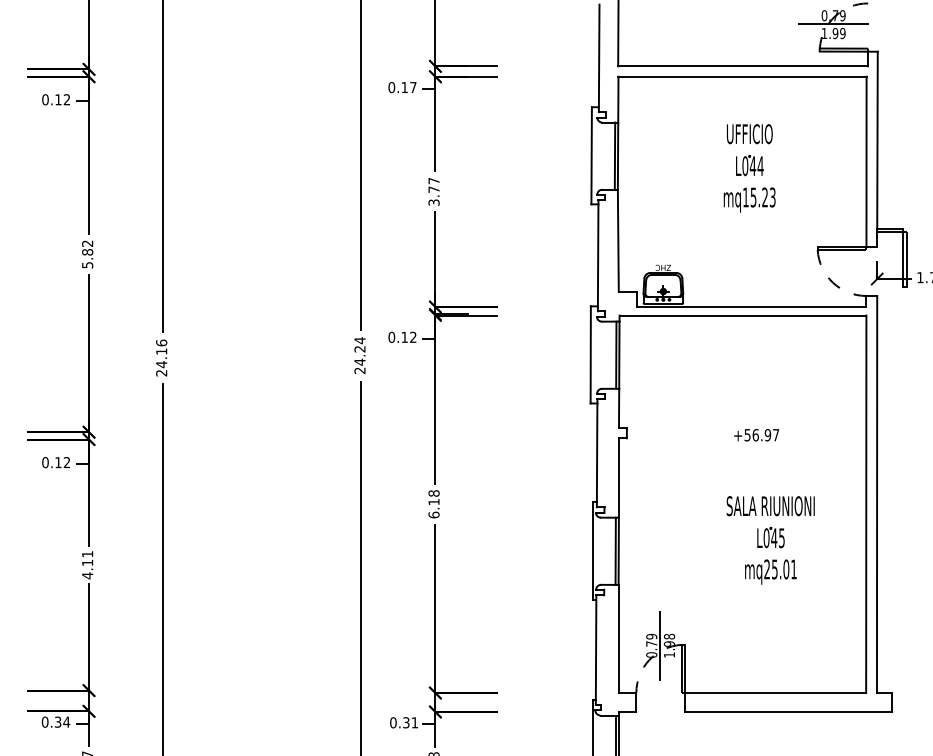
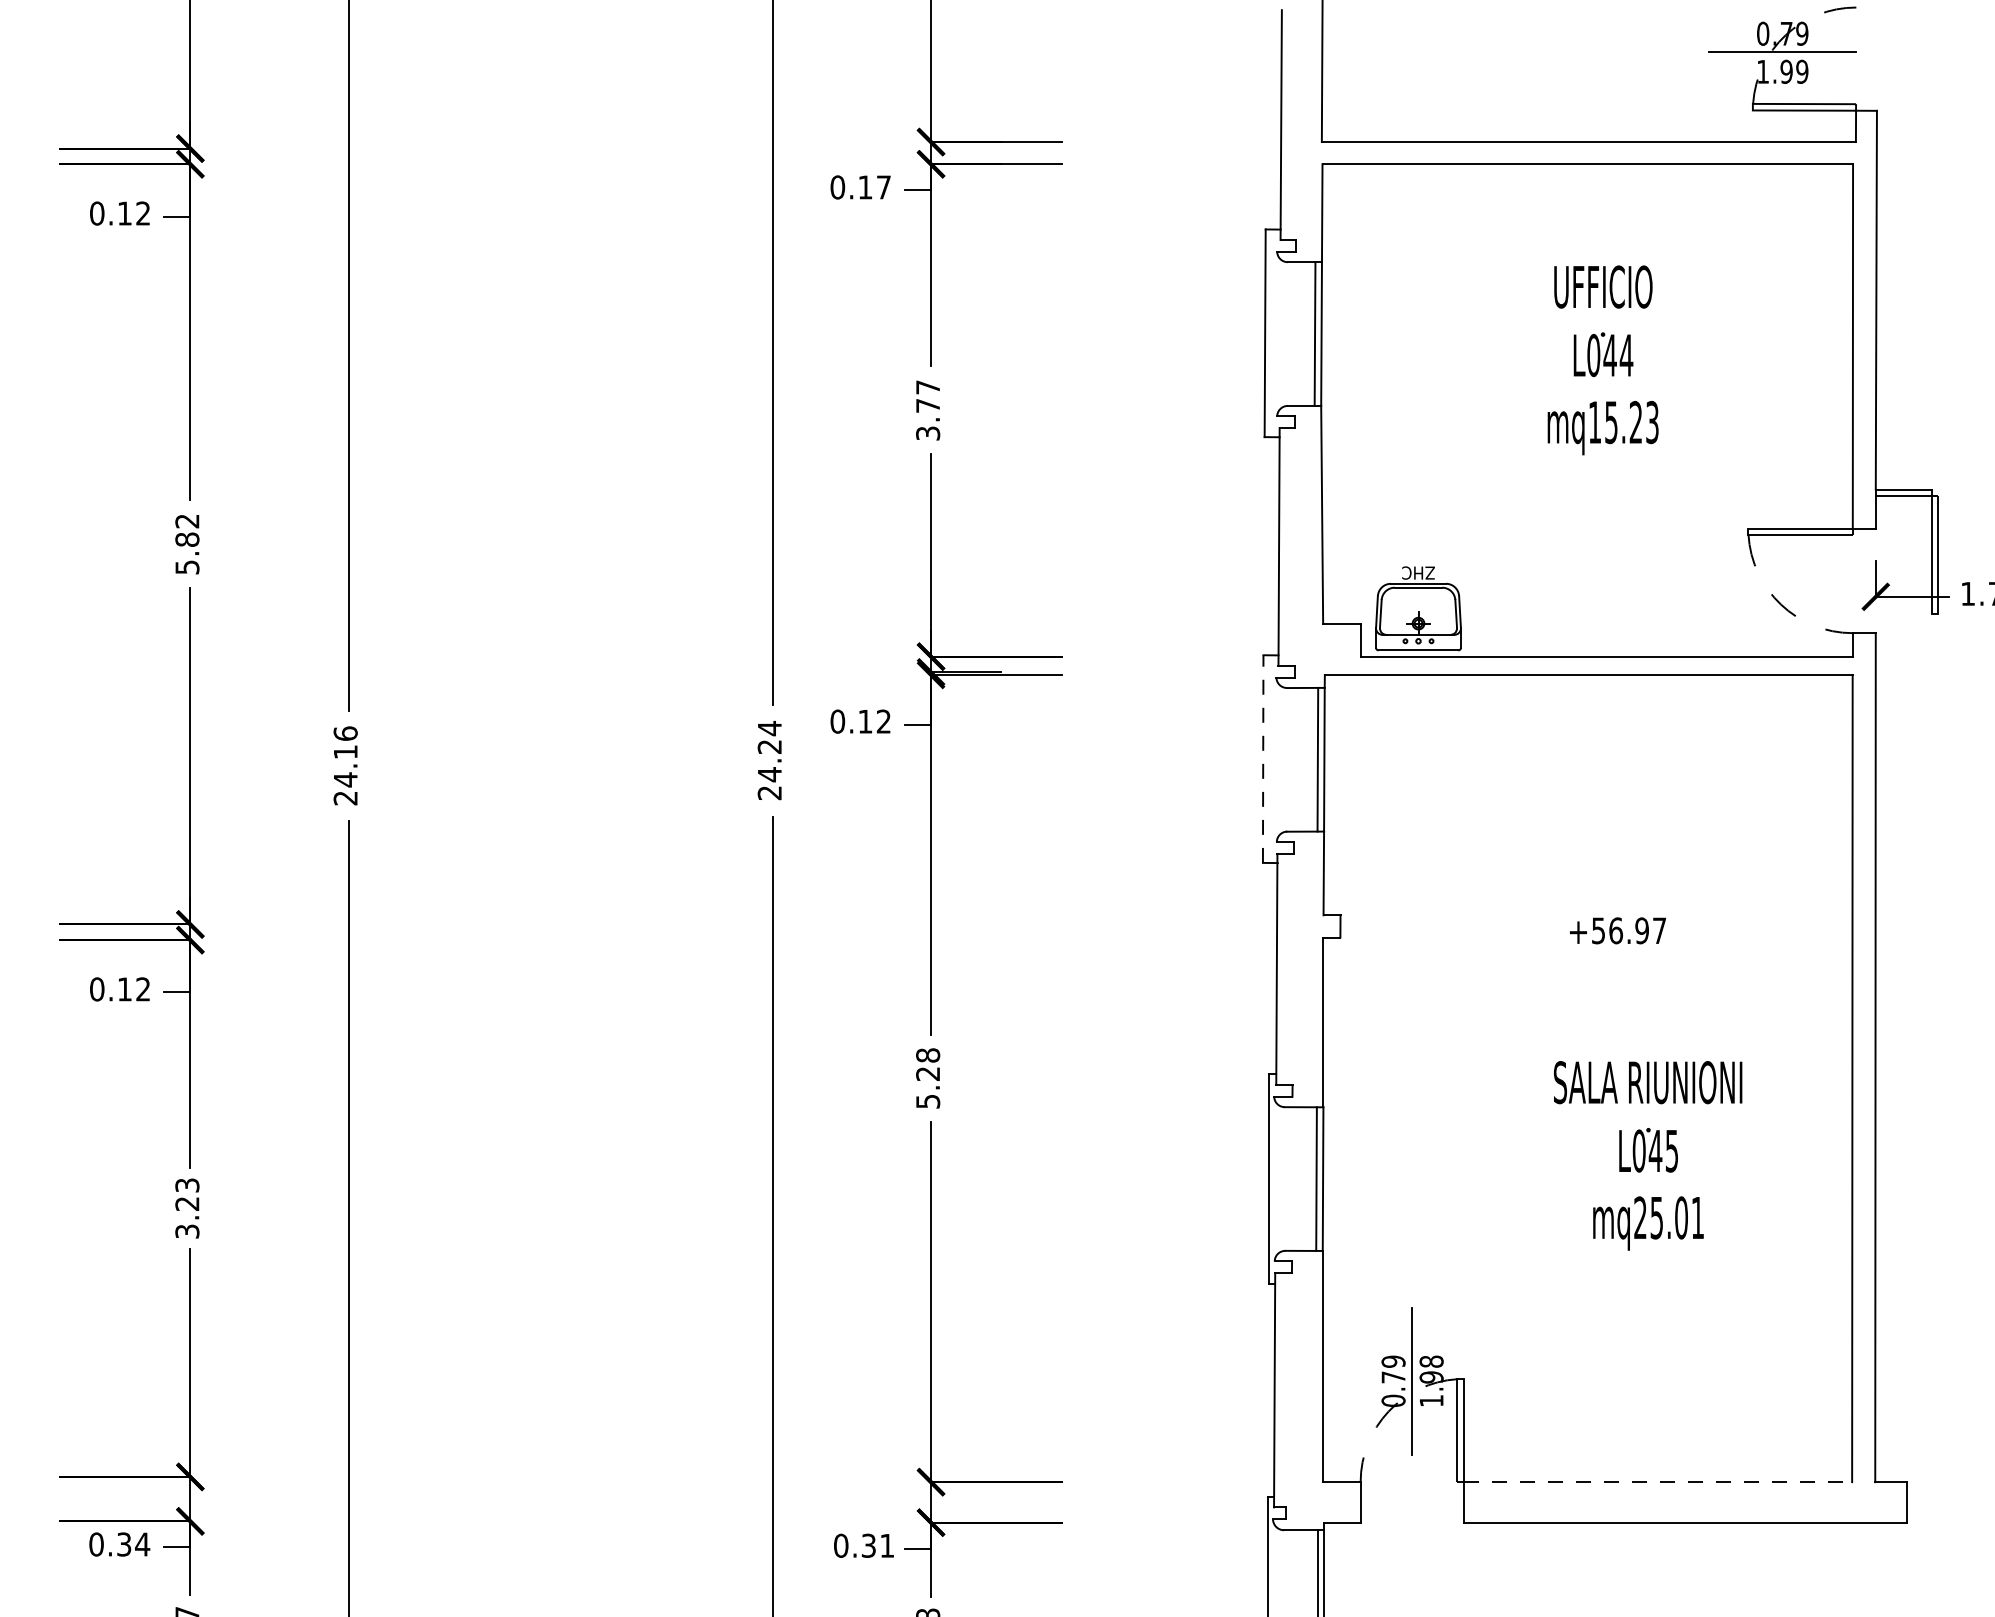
line: (590, 354) -> (1262, 758), solid -> dashed
text: (433, 508) -> (926, 1087), 6.18 -> 5.28
text: (87, 565) -> (187, 1209), 4.11 -> 3.23
line: (775, 693) -> (1658, 1483), solid -> dashed

